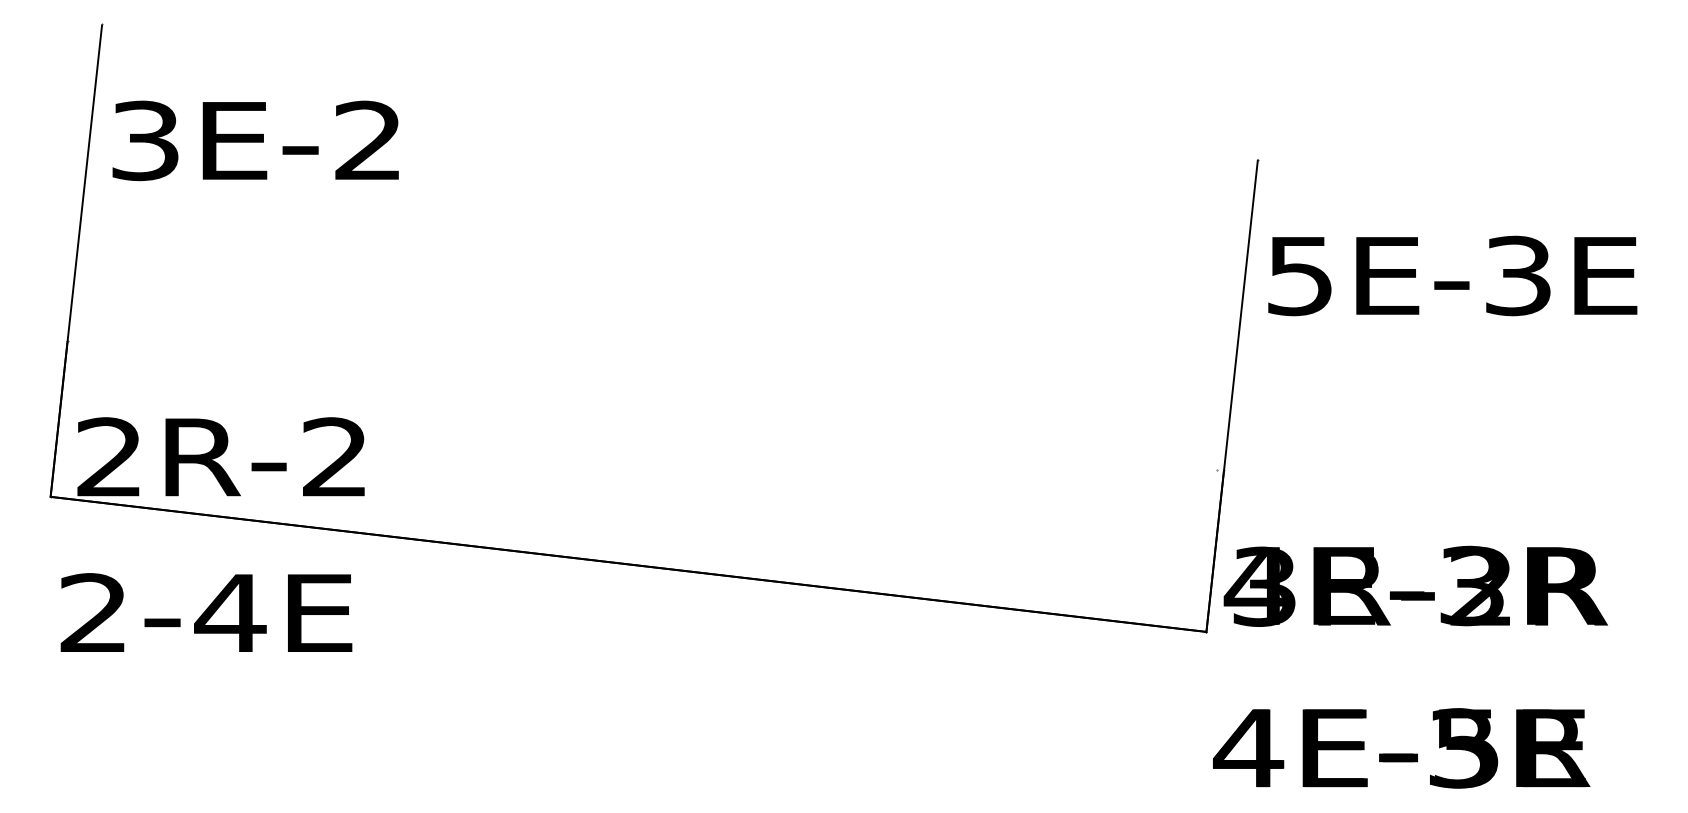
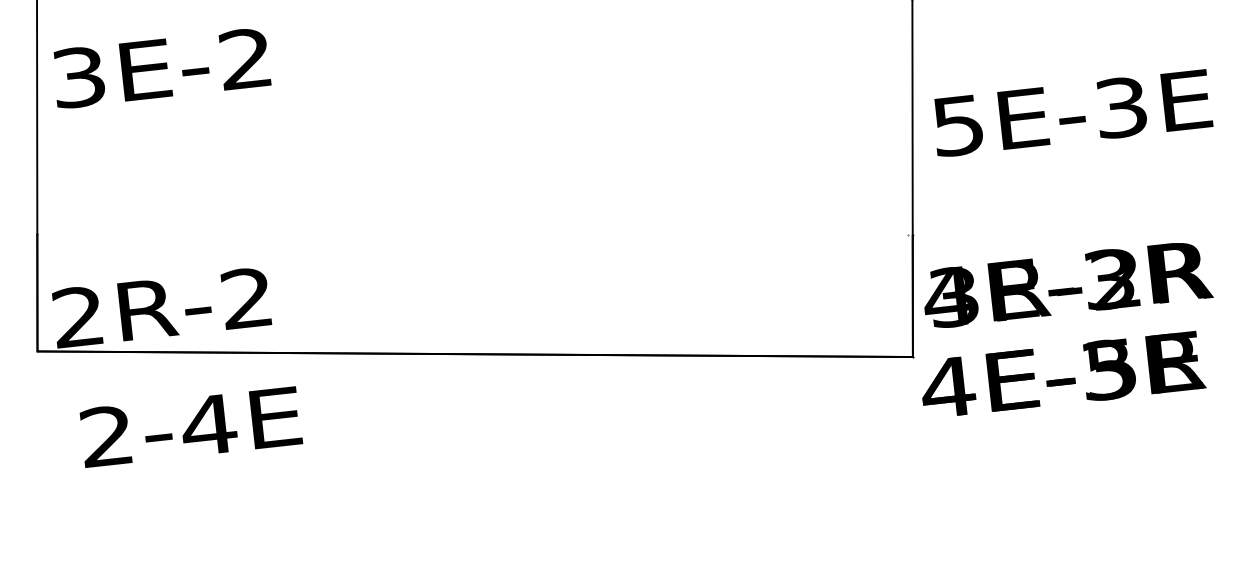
text: (1452, 275) -> (1072, 112), moved
text: (1415, 585) -> (1066, 283), moved
text: (206, 612) -> (191, 426), moved
text: (1401, 748) -> (1062, 375), moved

